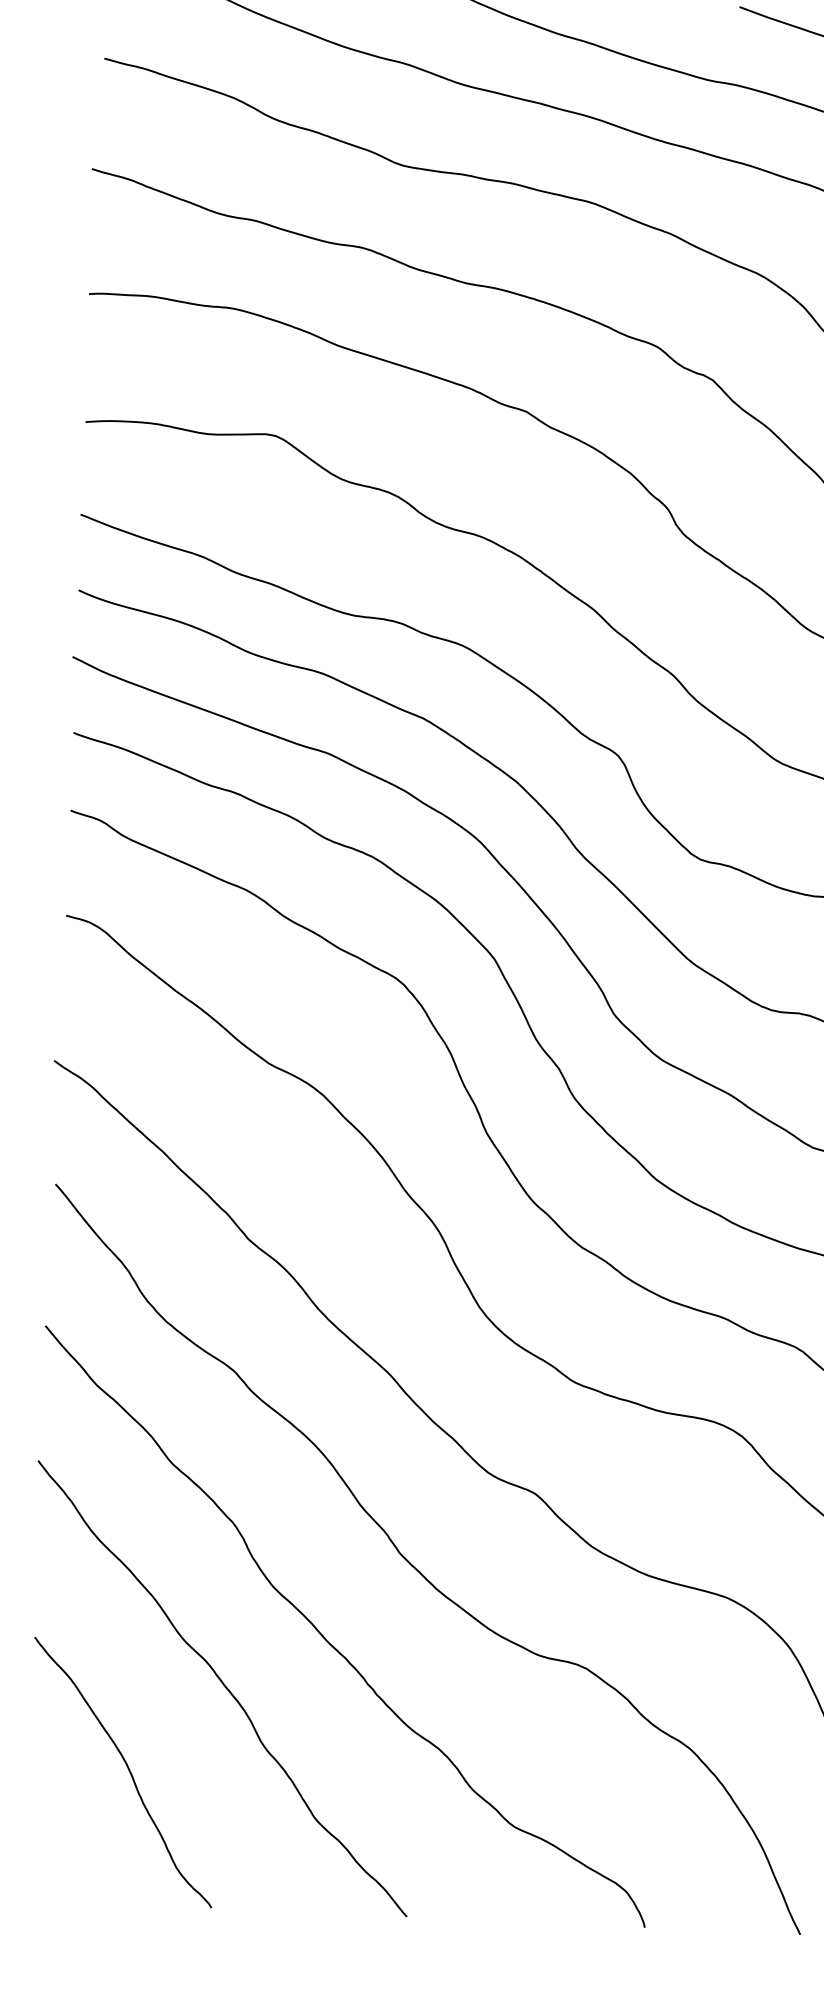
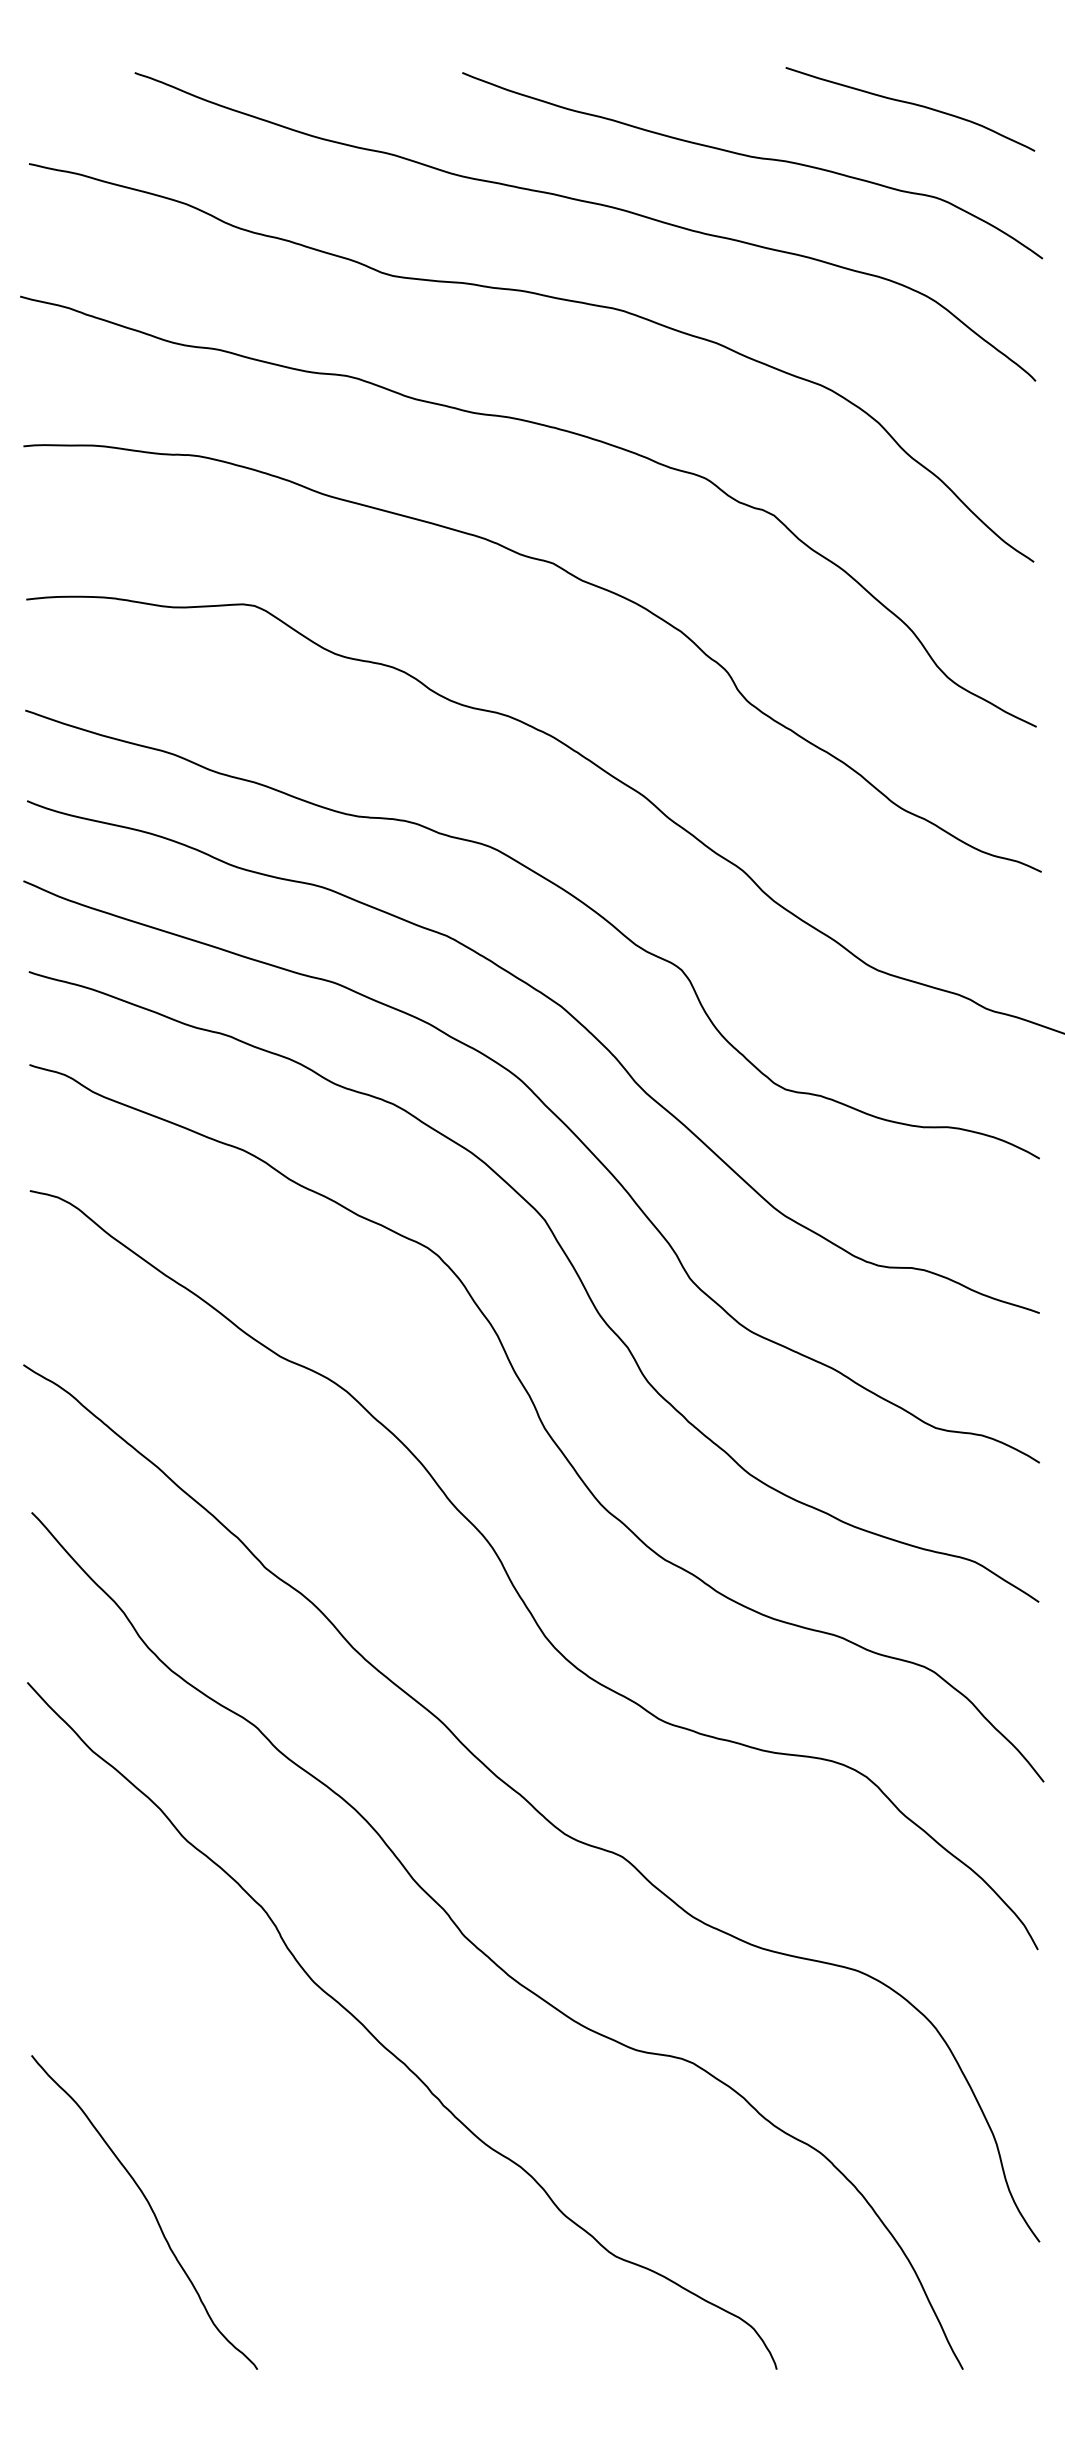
curve: (224, 1686) -> (260, 2103), removed

